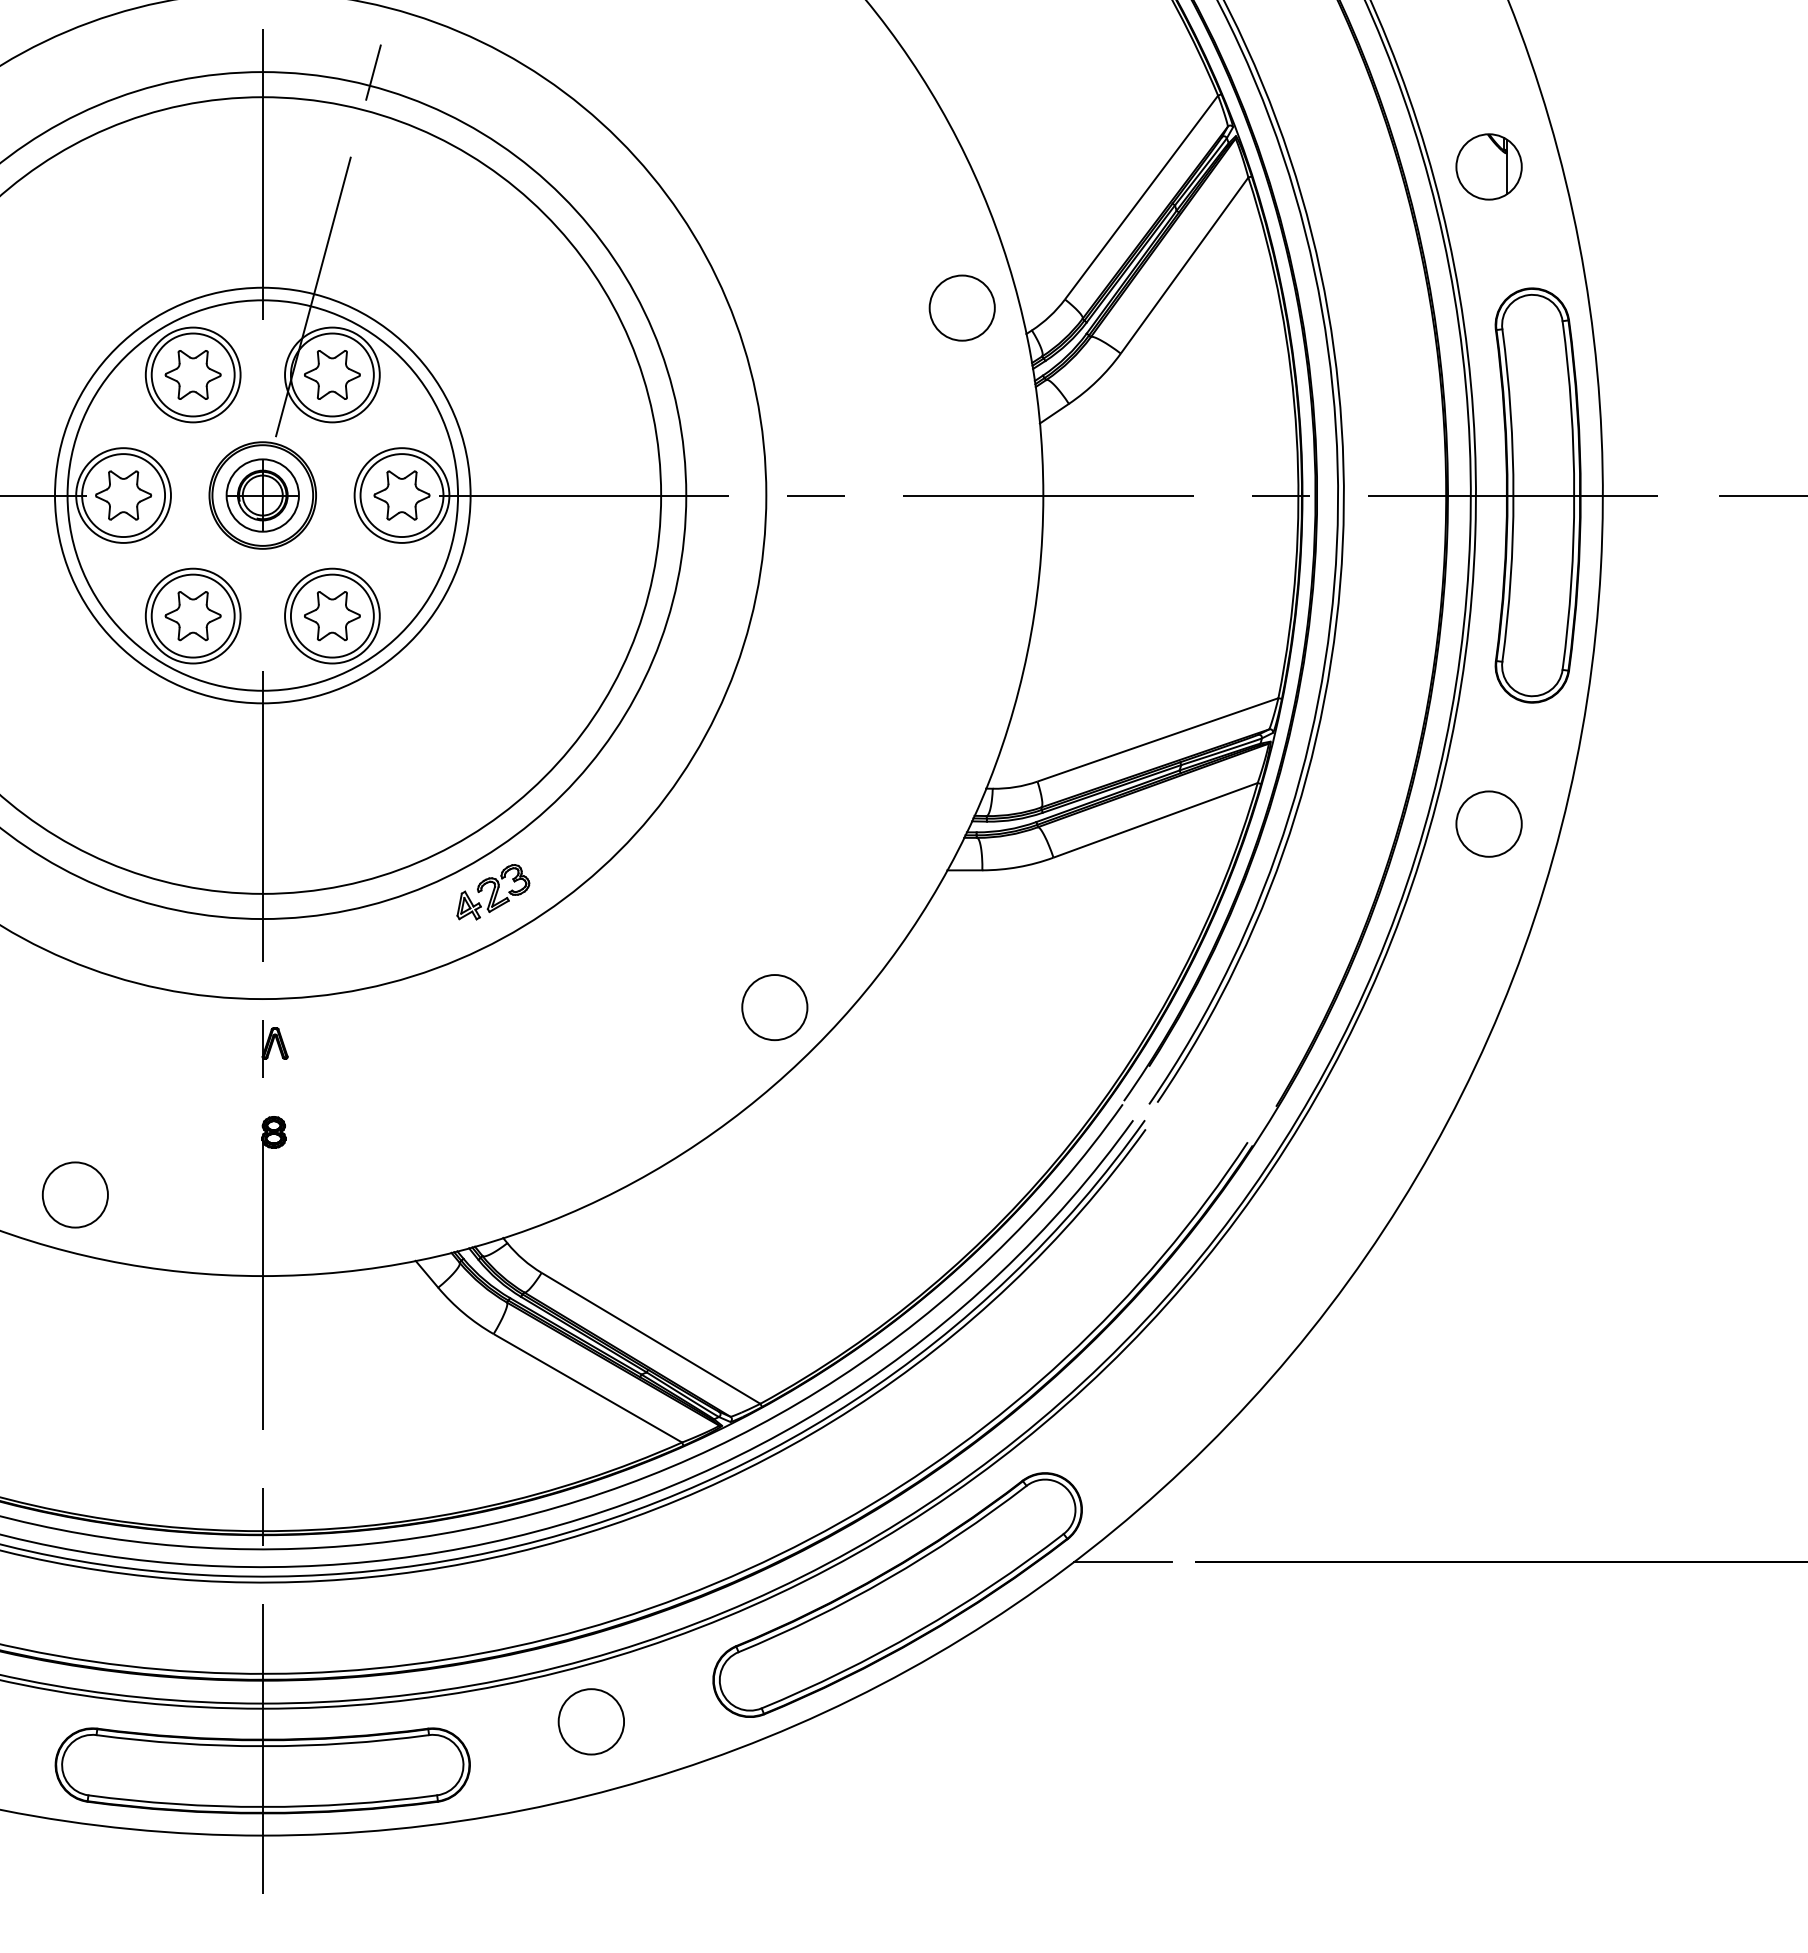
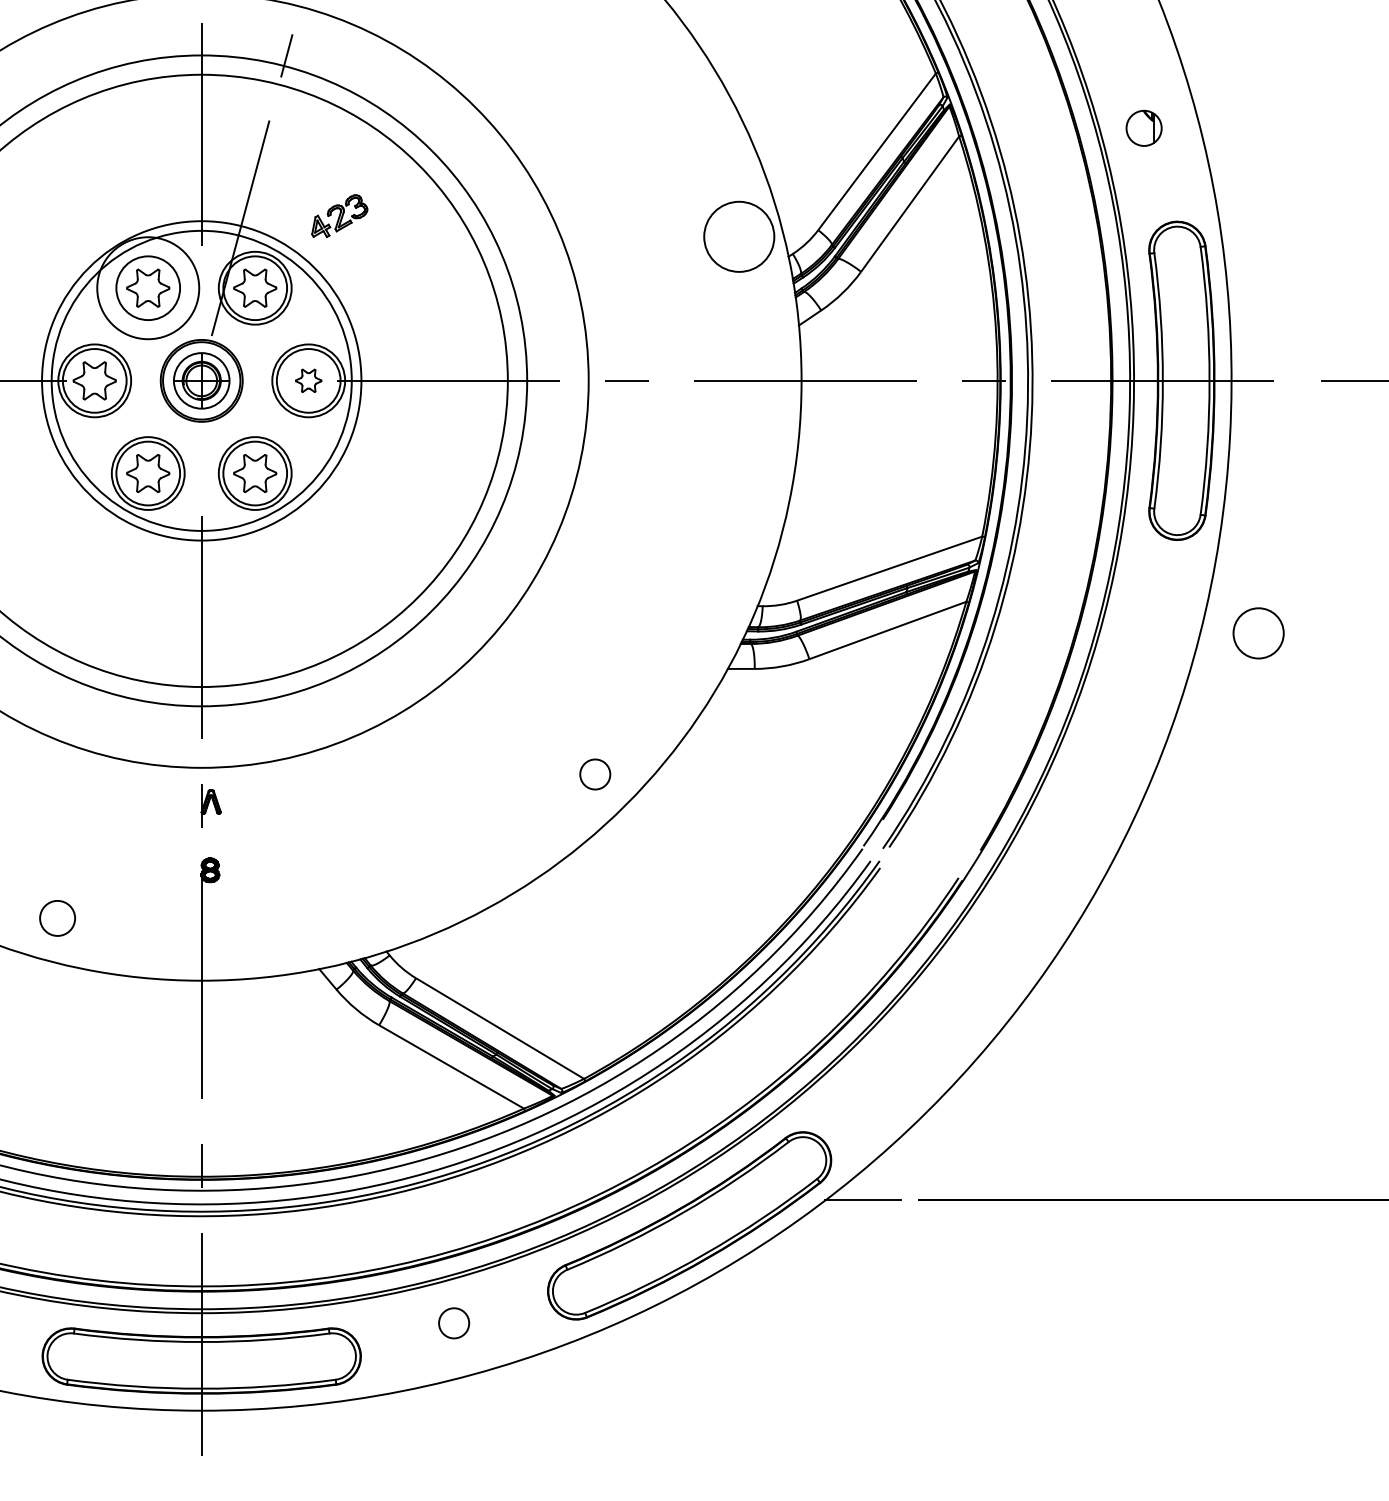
part: (1488, 166) -> (1143, 128), size x0.7
circle: (961, 307) -> (738, 236), size x1.4
circle: (192, 374) -> (147, 287), size x1.4
part: (401, 495) -> (308, 380), size x0.6
circle: (1488, 823) -> (1258, 632), moved
part: (493, 892) -> (339, 216), moved
circle: (774, 1007) -> (594, 774), size x0.6
circle: (74, 1194) -> (57, 918), size x0.7
circle: (590, 1721) -> (453, 1323), size x0.6

